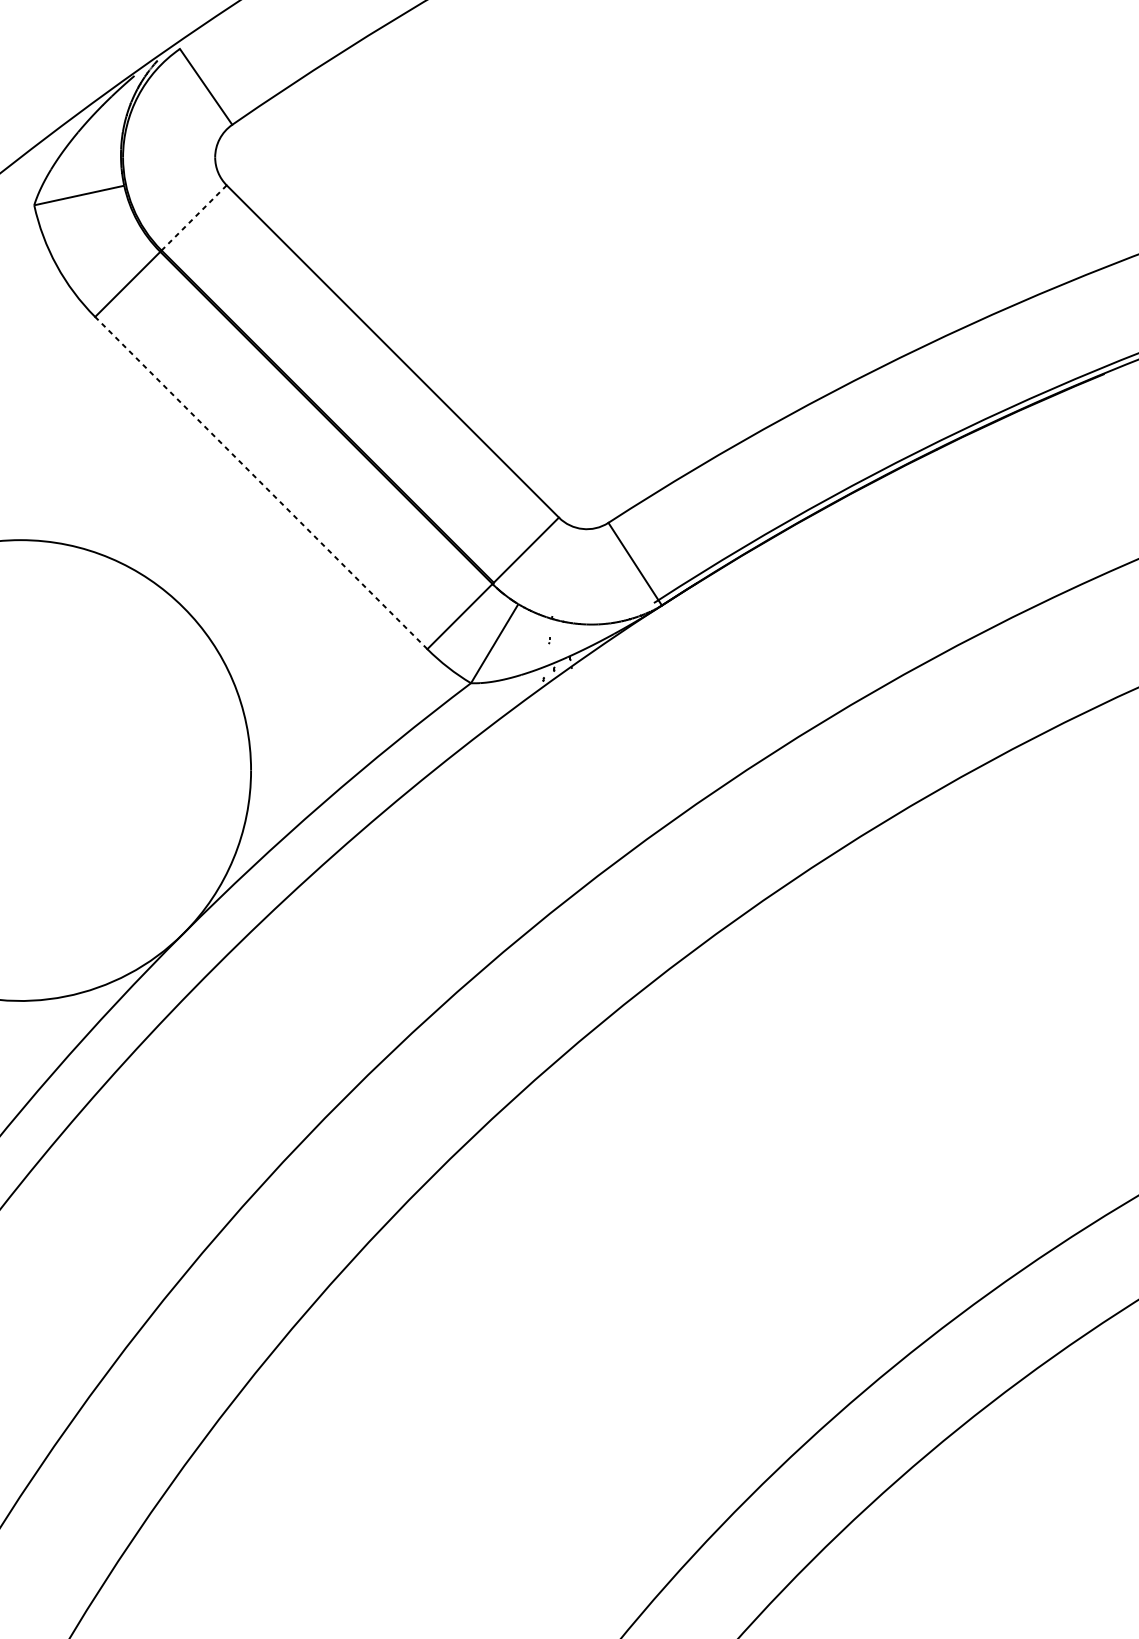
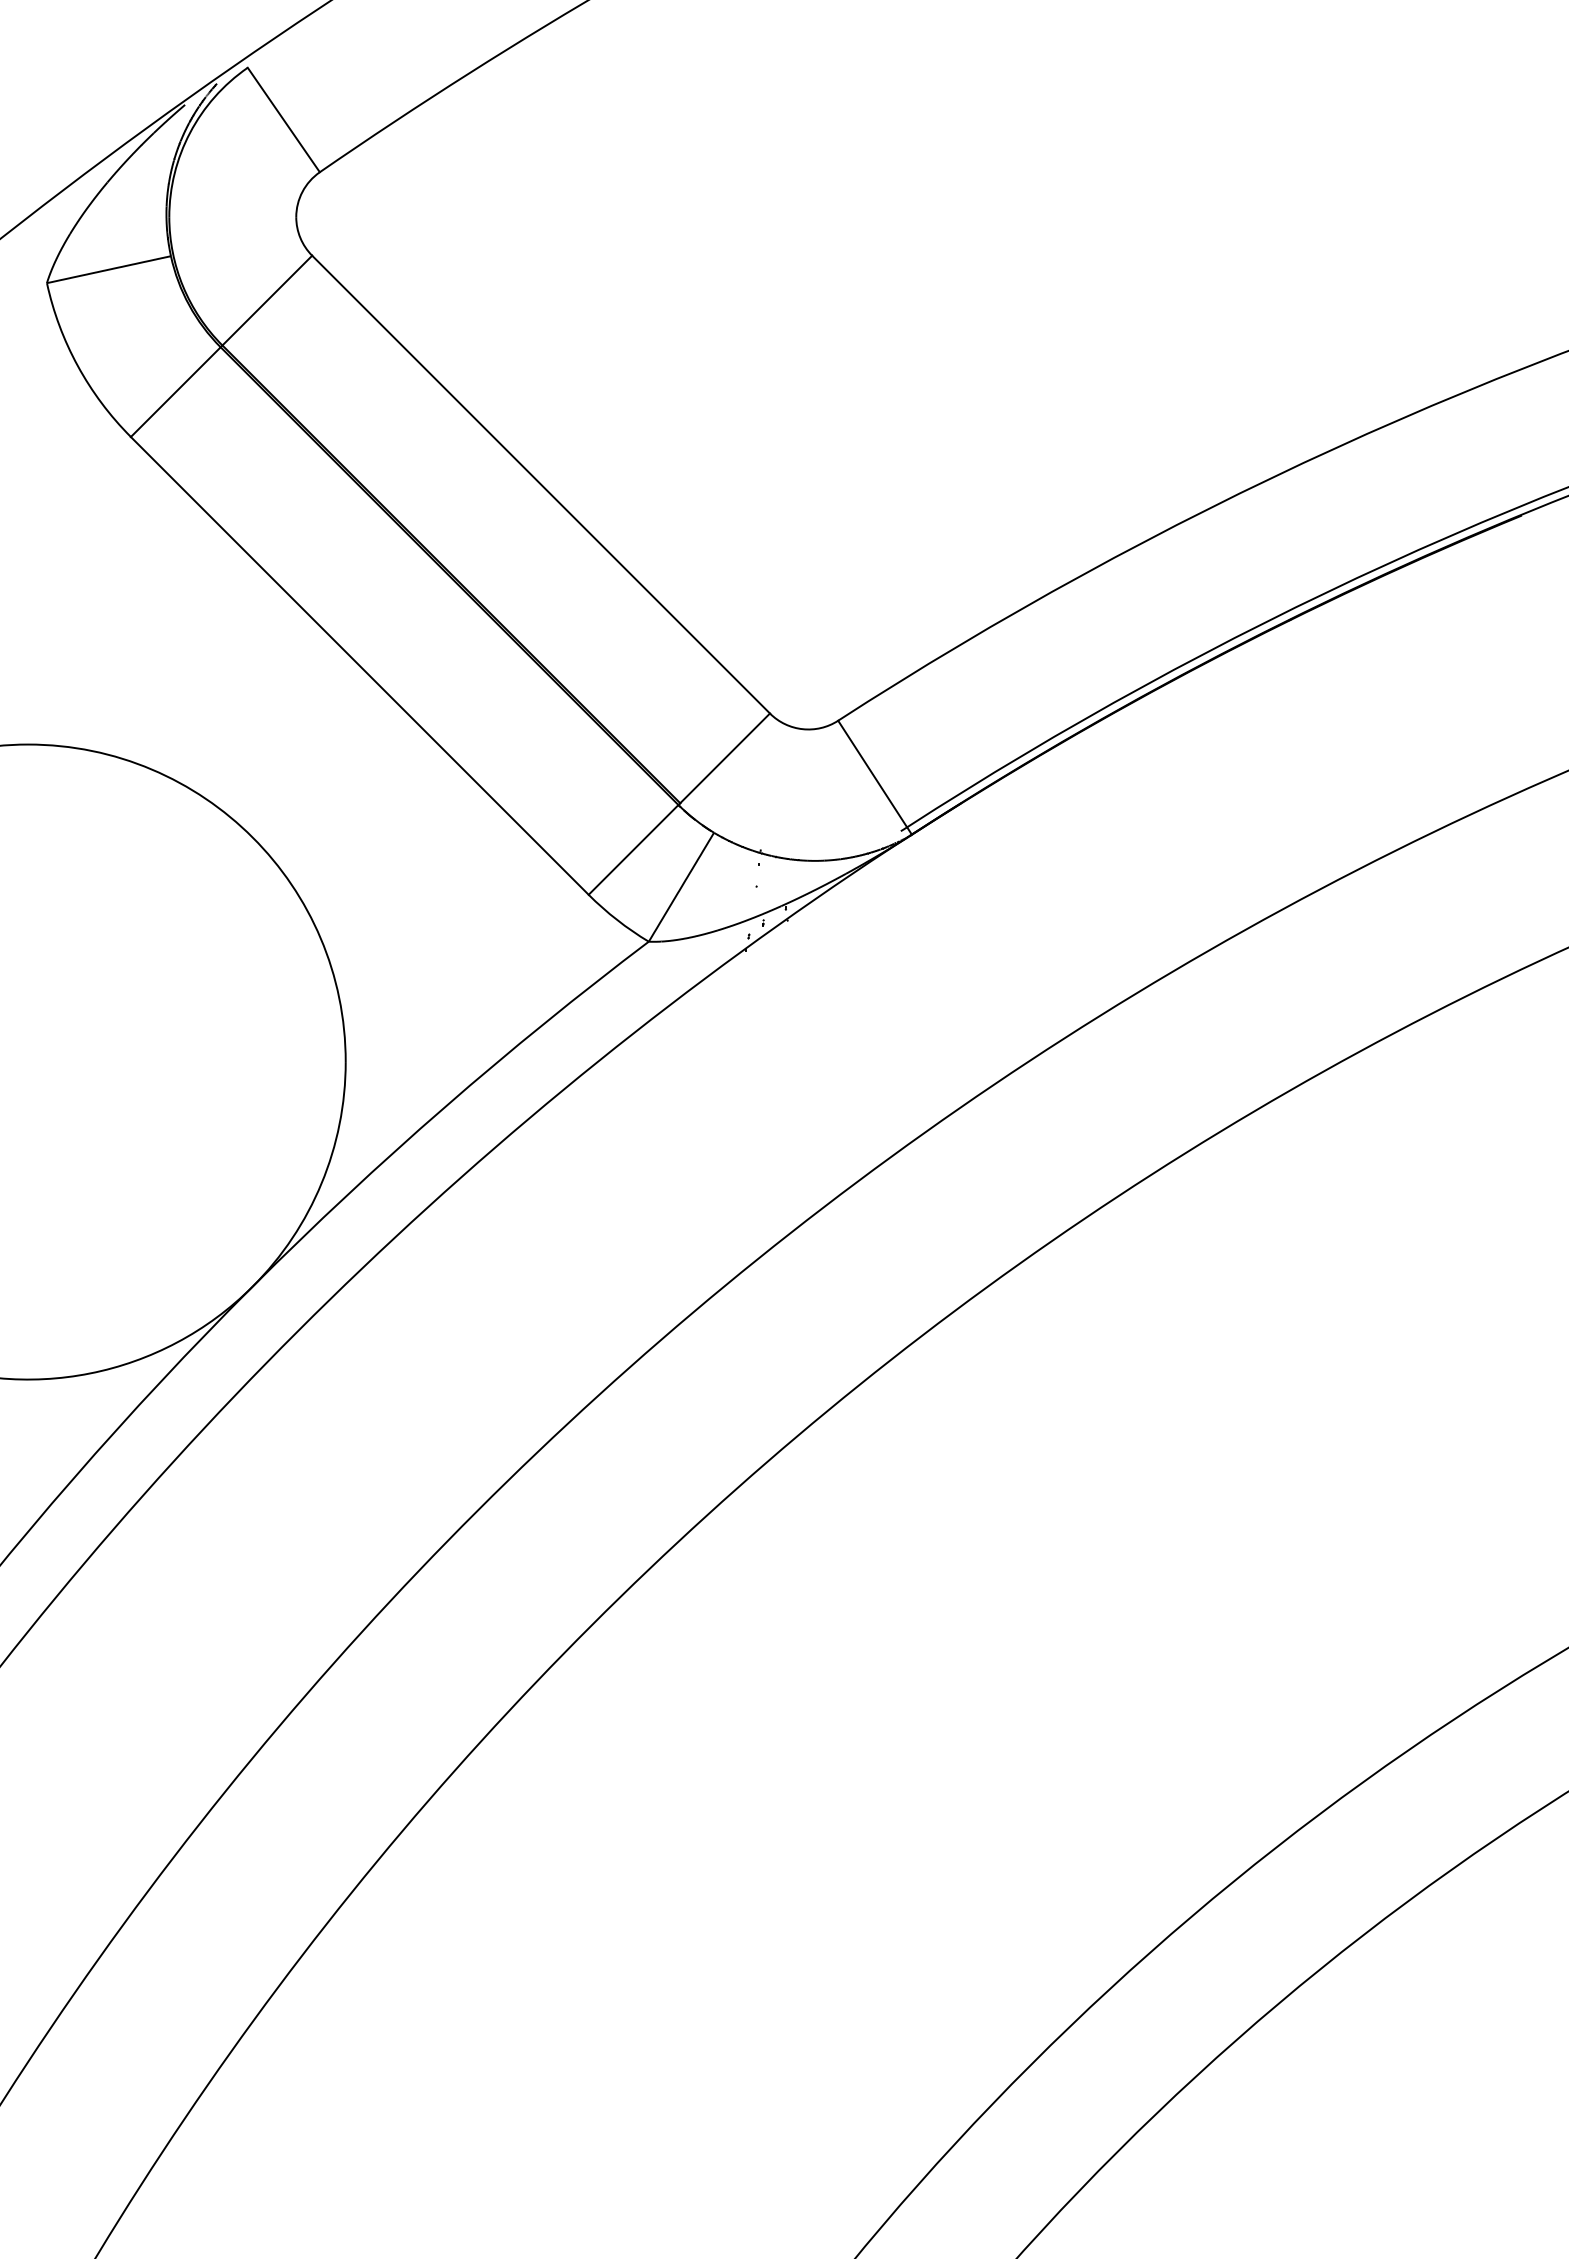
line: (193, 217) -> (266, 300), dashed -> solid
line: (261, 482) -> (359, 665), dashed -> solid

